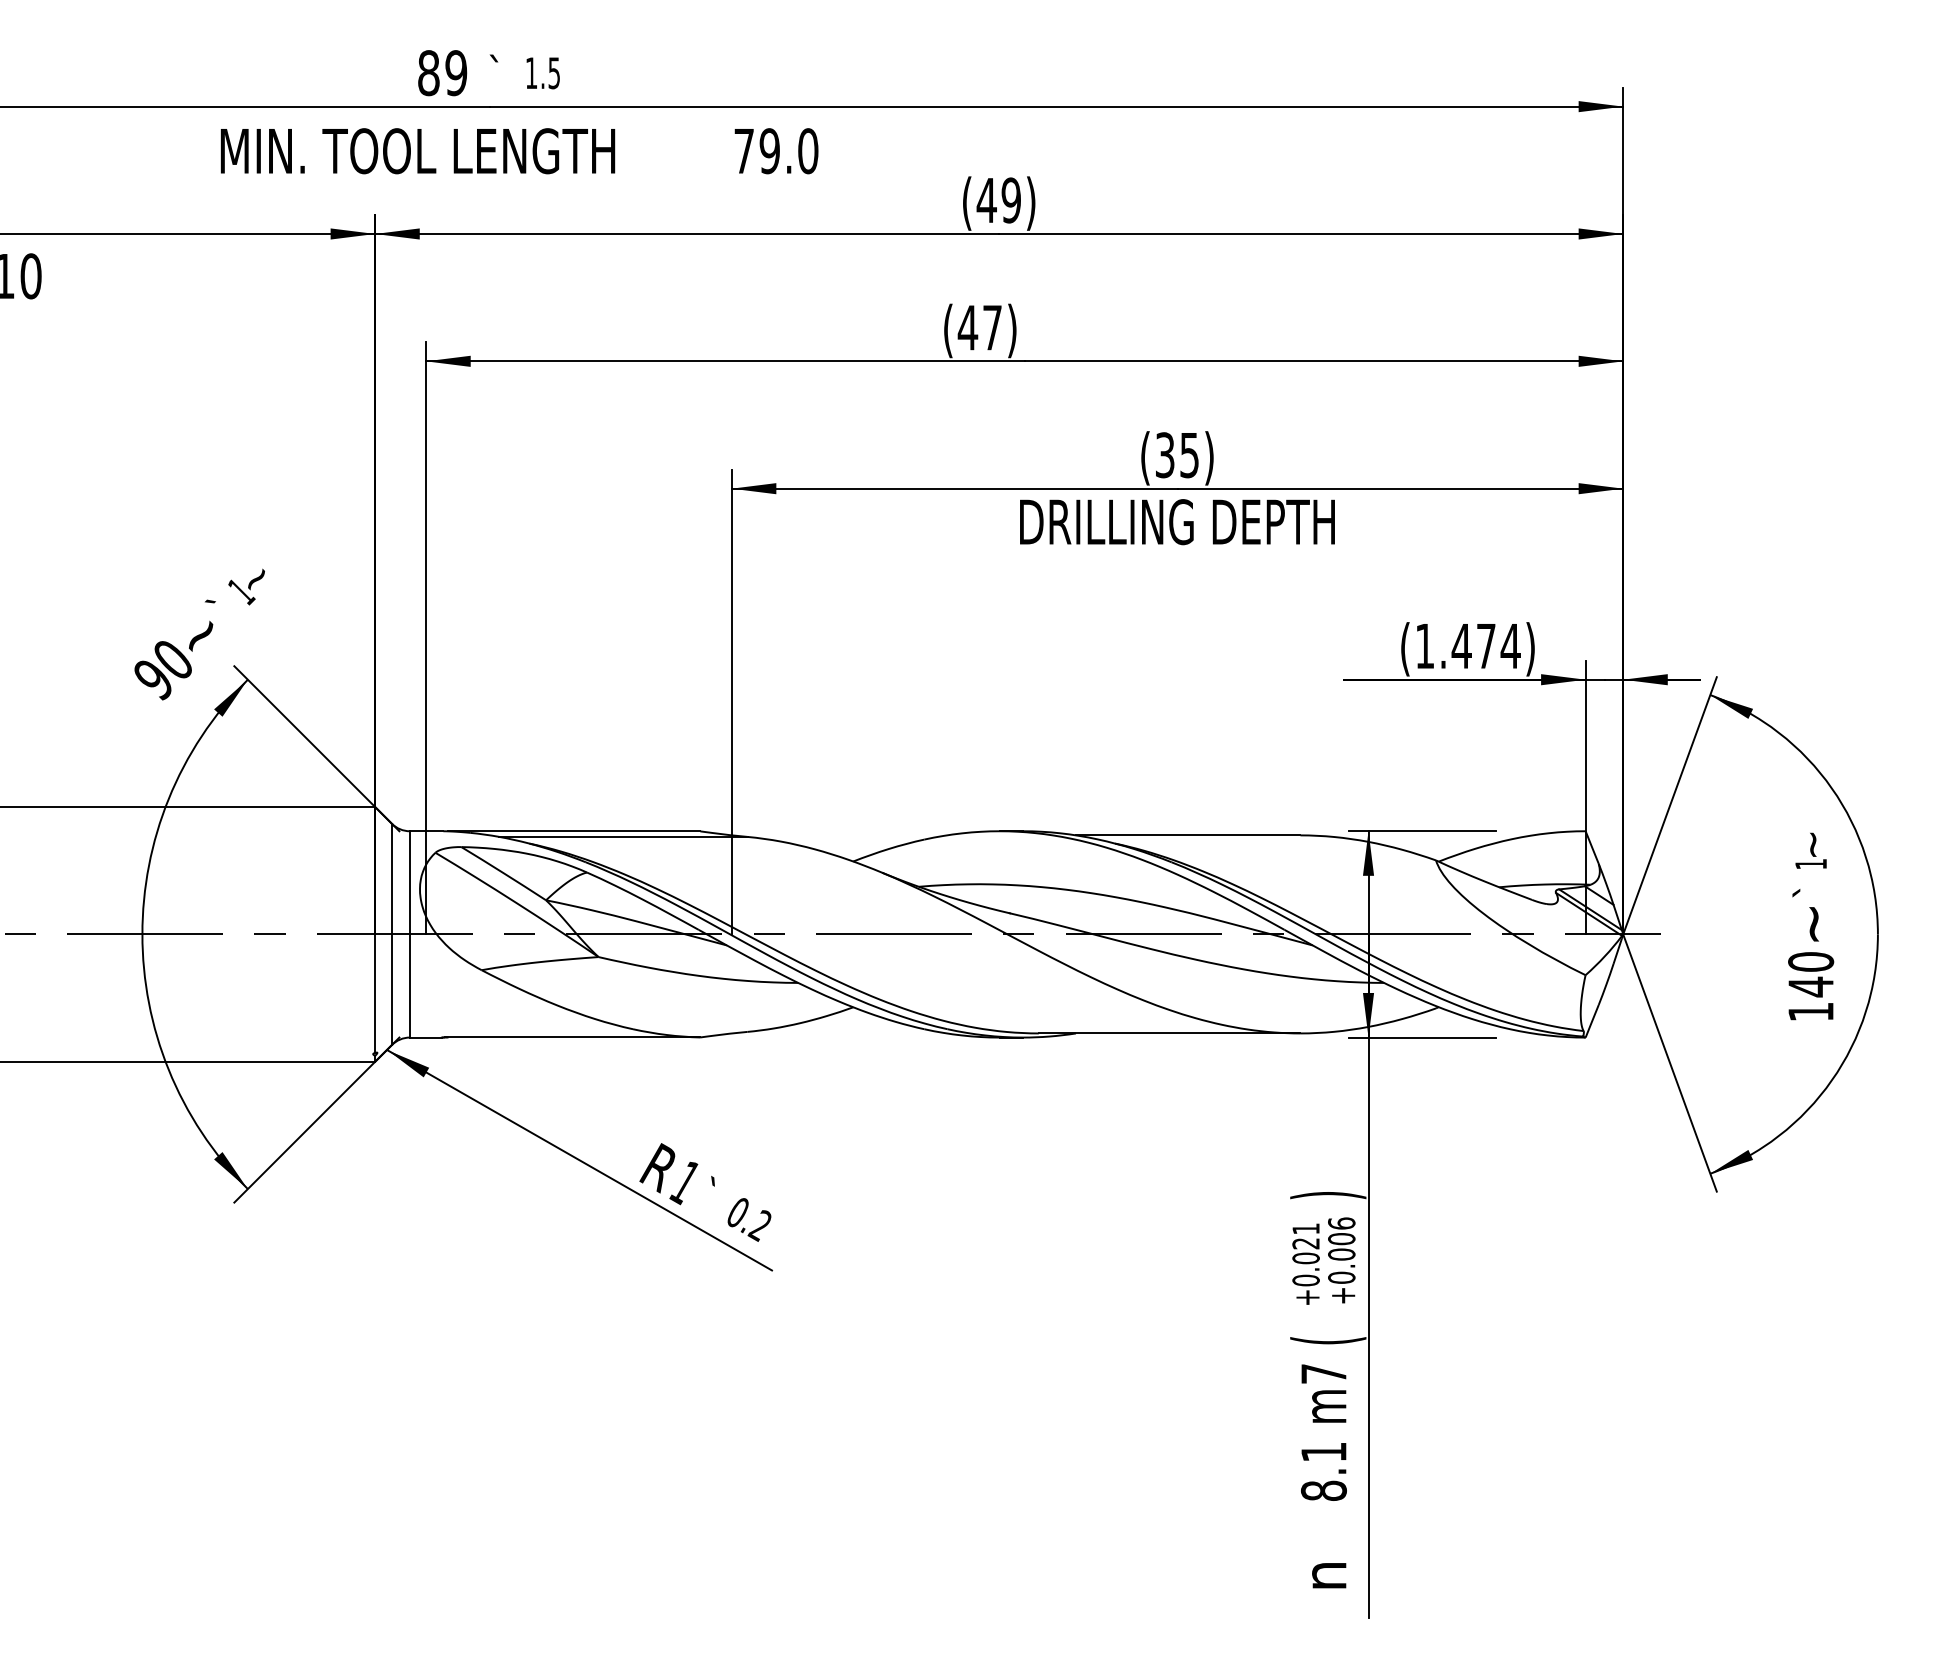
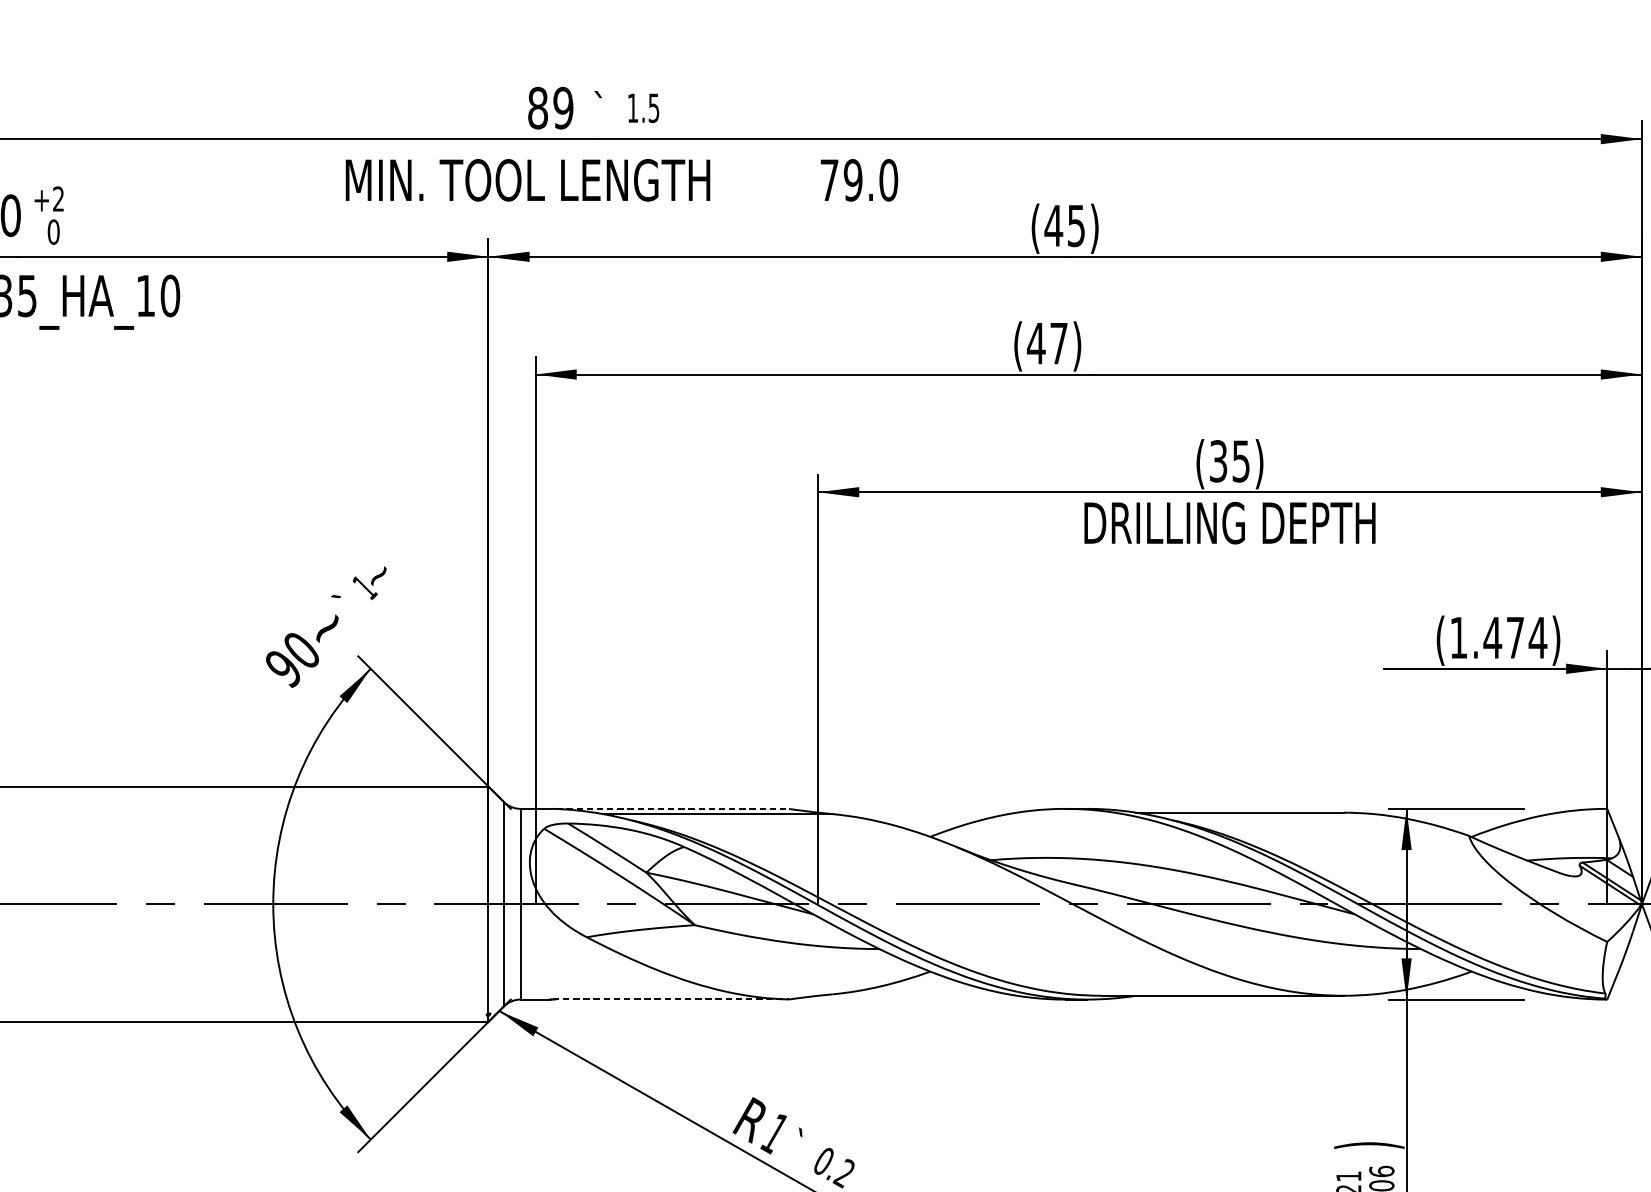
text: (1010, 200) -> (1075, 225), (49) -> (45)
line: (574, 831) -> (672, 809), solid -> dashed
line: (572, 1037) -> (670, 999), solid -> dashed

